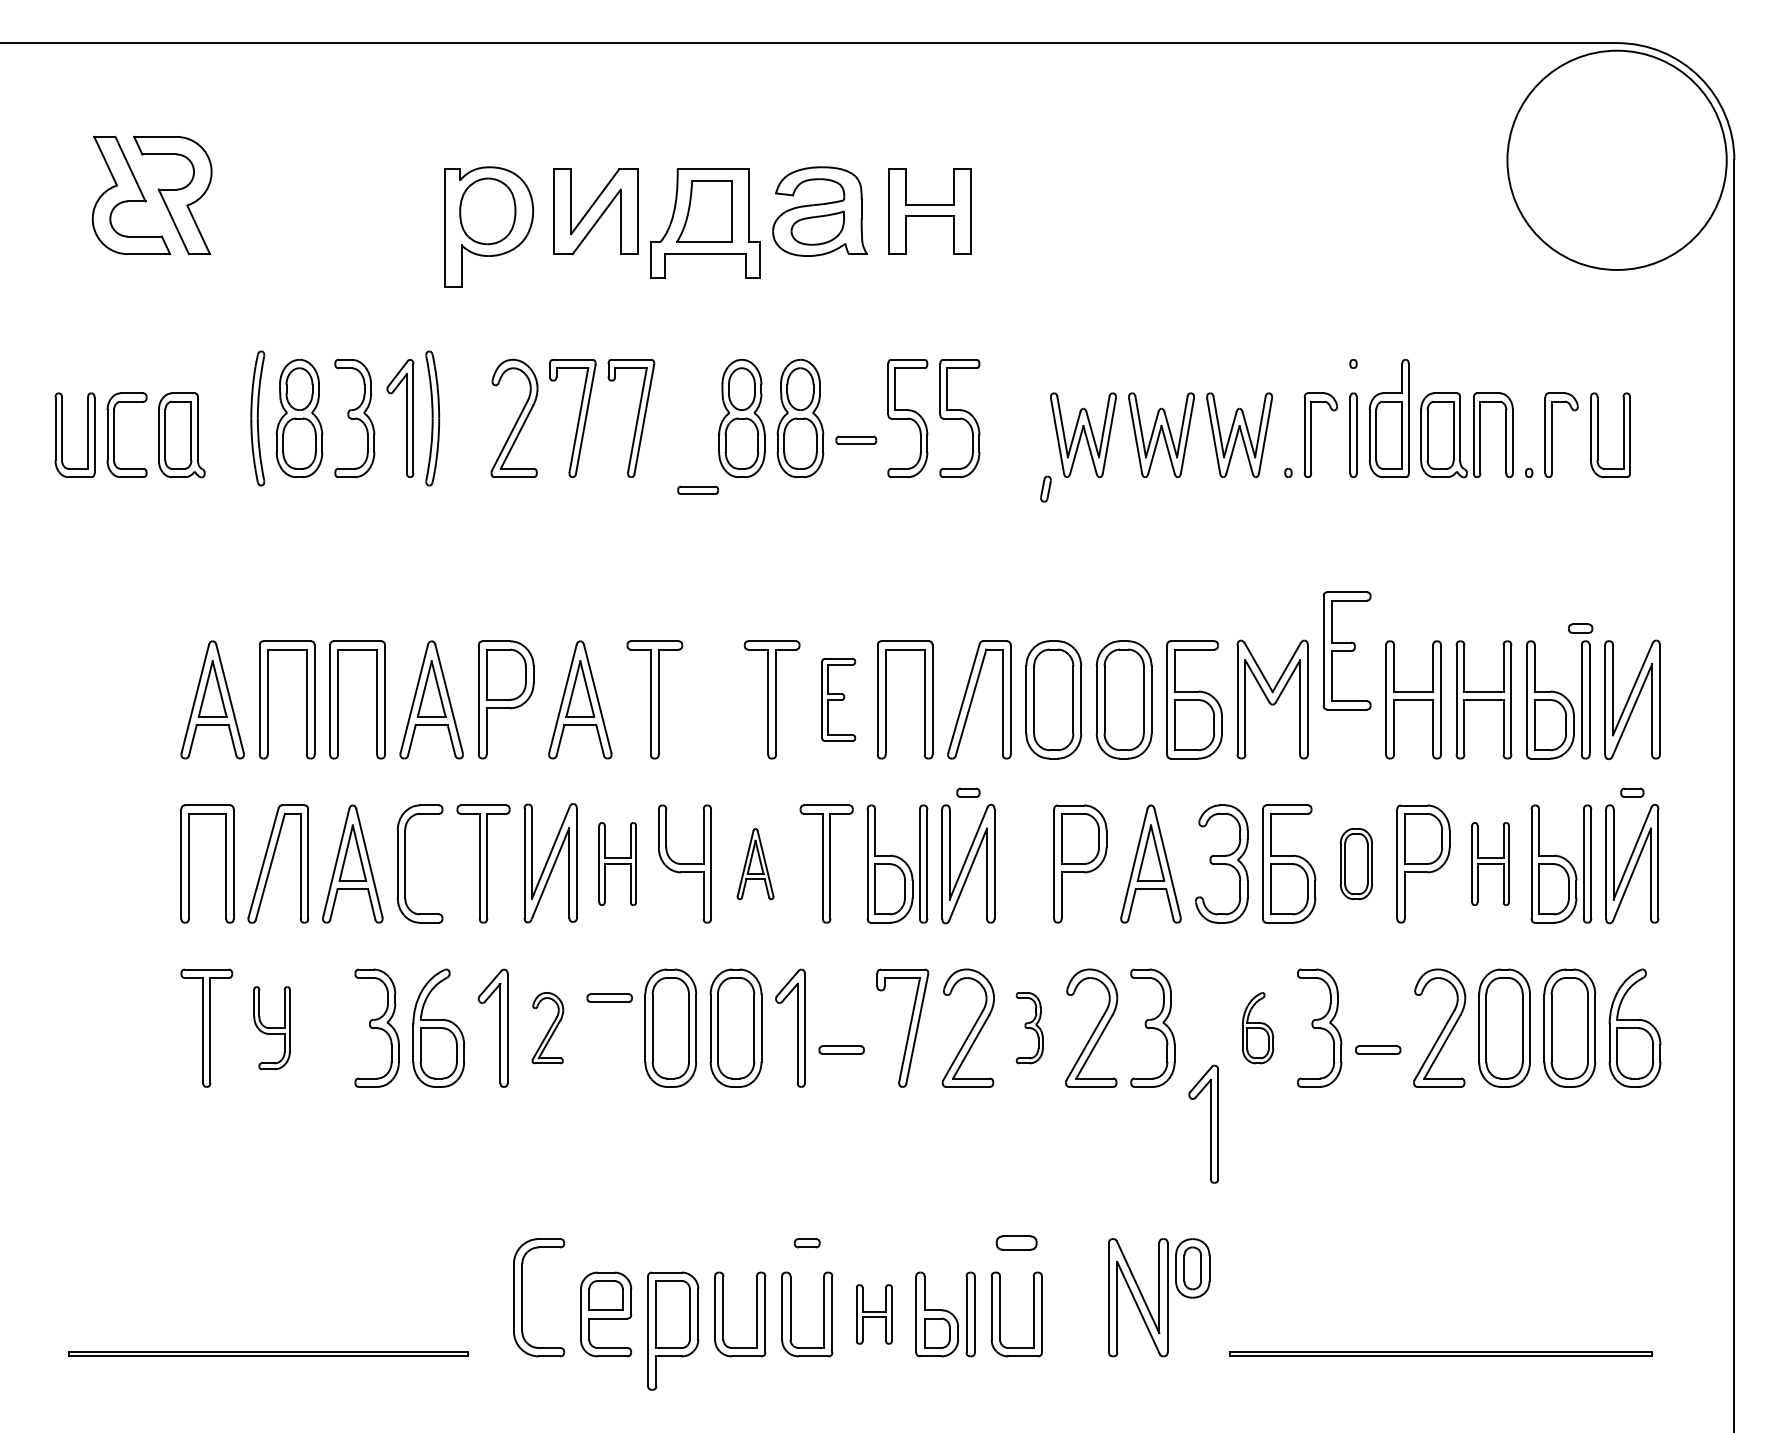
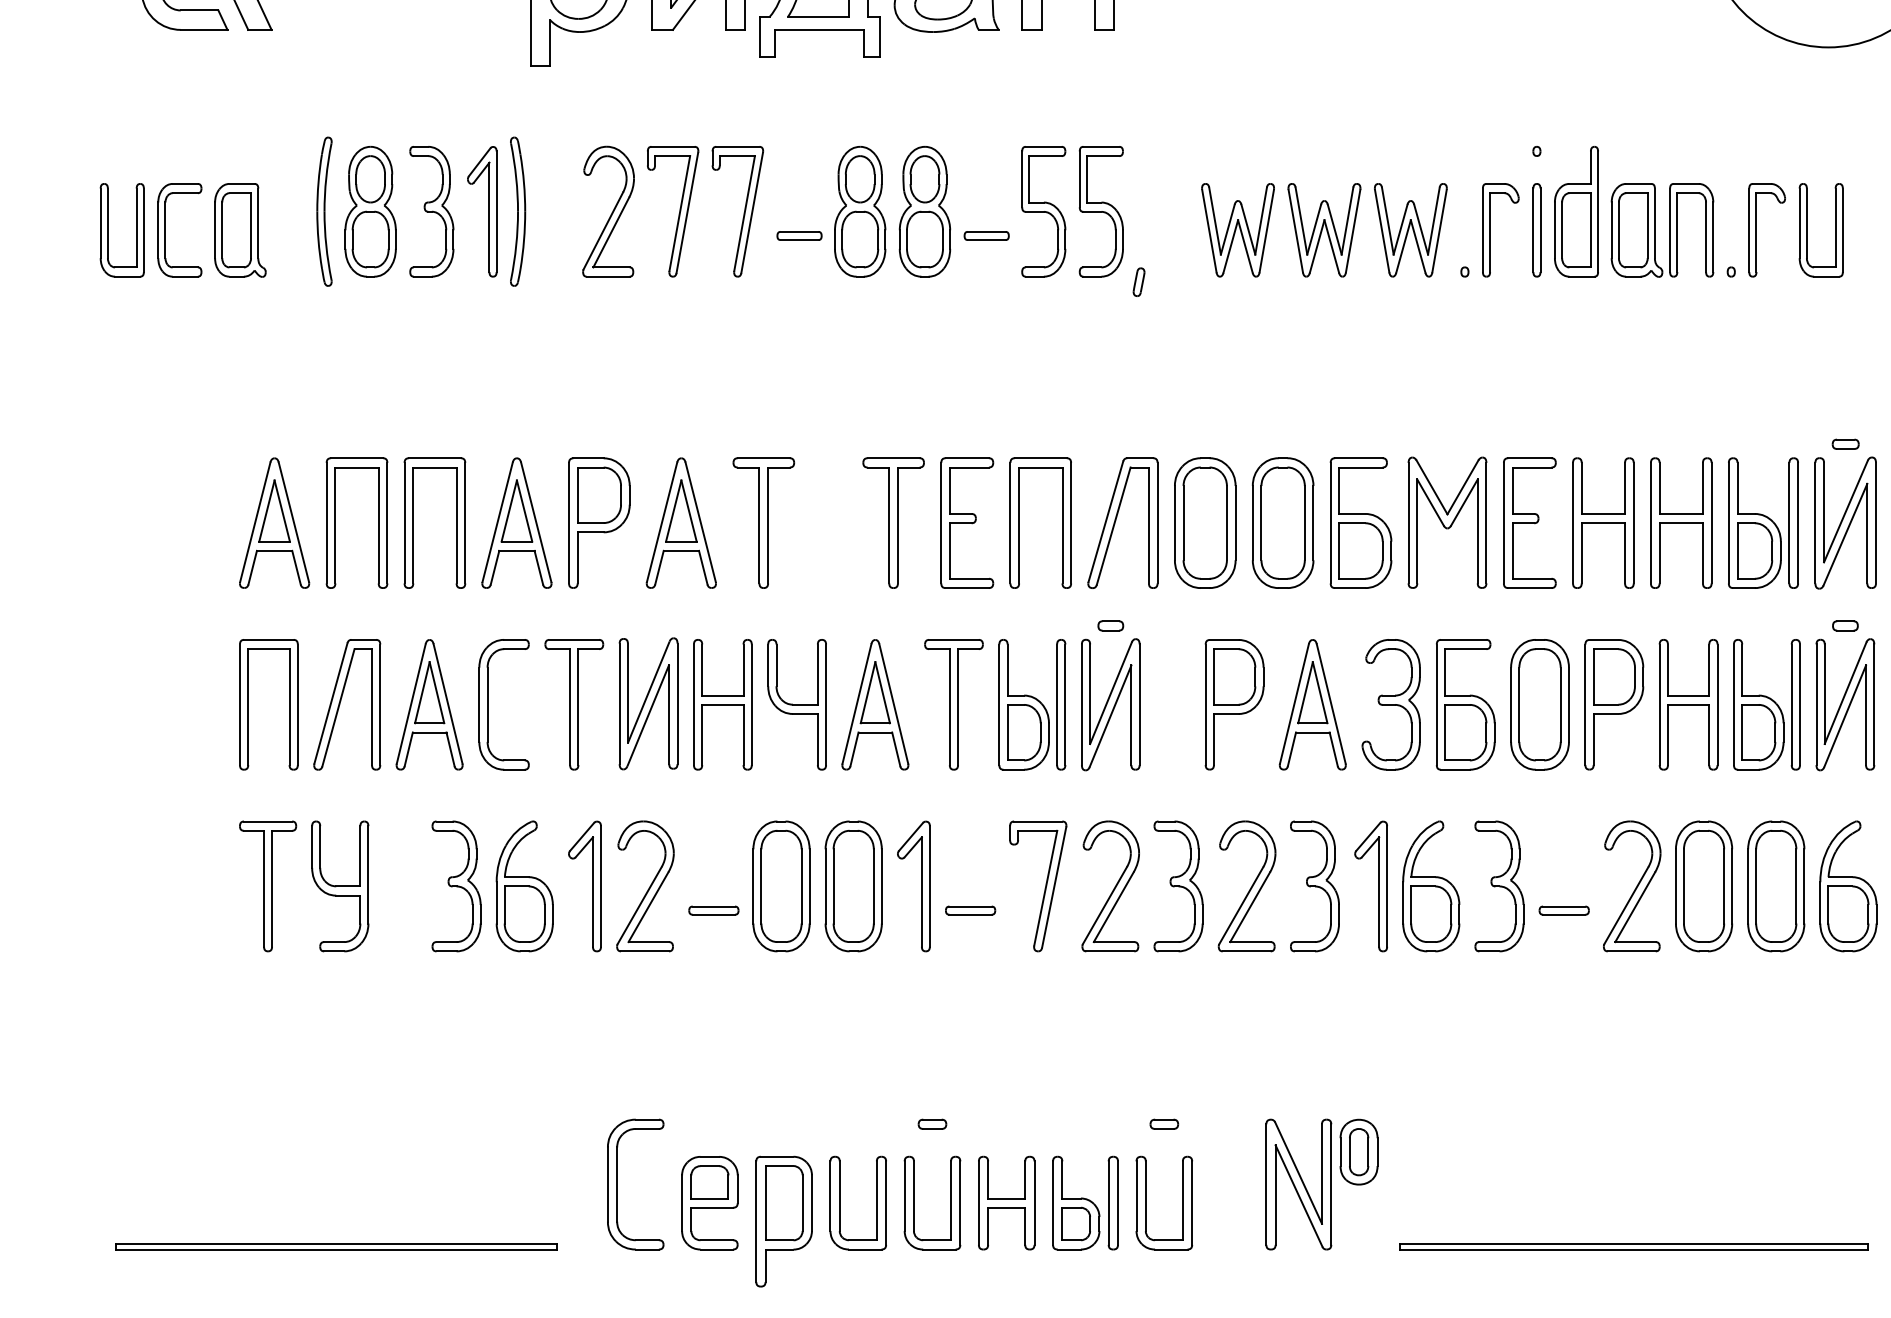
part: (1045, 488) -> (1138, 281), moved
part: (697, 489) -> (798, 234), moved
part: (1580, 628) -> (1845, 444), moved
part: (1346, 650) -> (1529, 522), moved
part: (838, 699) -> (967, 522), size x1.43
part: (617, 863) -> (722, 704), size x1.43
part: (755, 863) -> (875, 704), size x1.67
part: (1356, 863) -> (1540, 704), size x1.67
part: (1490, 863) -> (1688, 704), size x1.43
part: (609, 997) -> (713, 909), moved
part: (271, 1027) -> (339, 885), size x1.43
part: (547, 1027) -> (645, 885), size x1.67
part: (1029, 1027) -> (1178, 885), size x1.67
part: (1257, 1027) -> (1430, 885), size x1.67
part: (1210, 1123) -> (1378, 885), moved
part: (1016, 1243) -> (1164, 1124), size x0.62
part: (874, 1314) -> (1006, 1203), size x1.43

